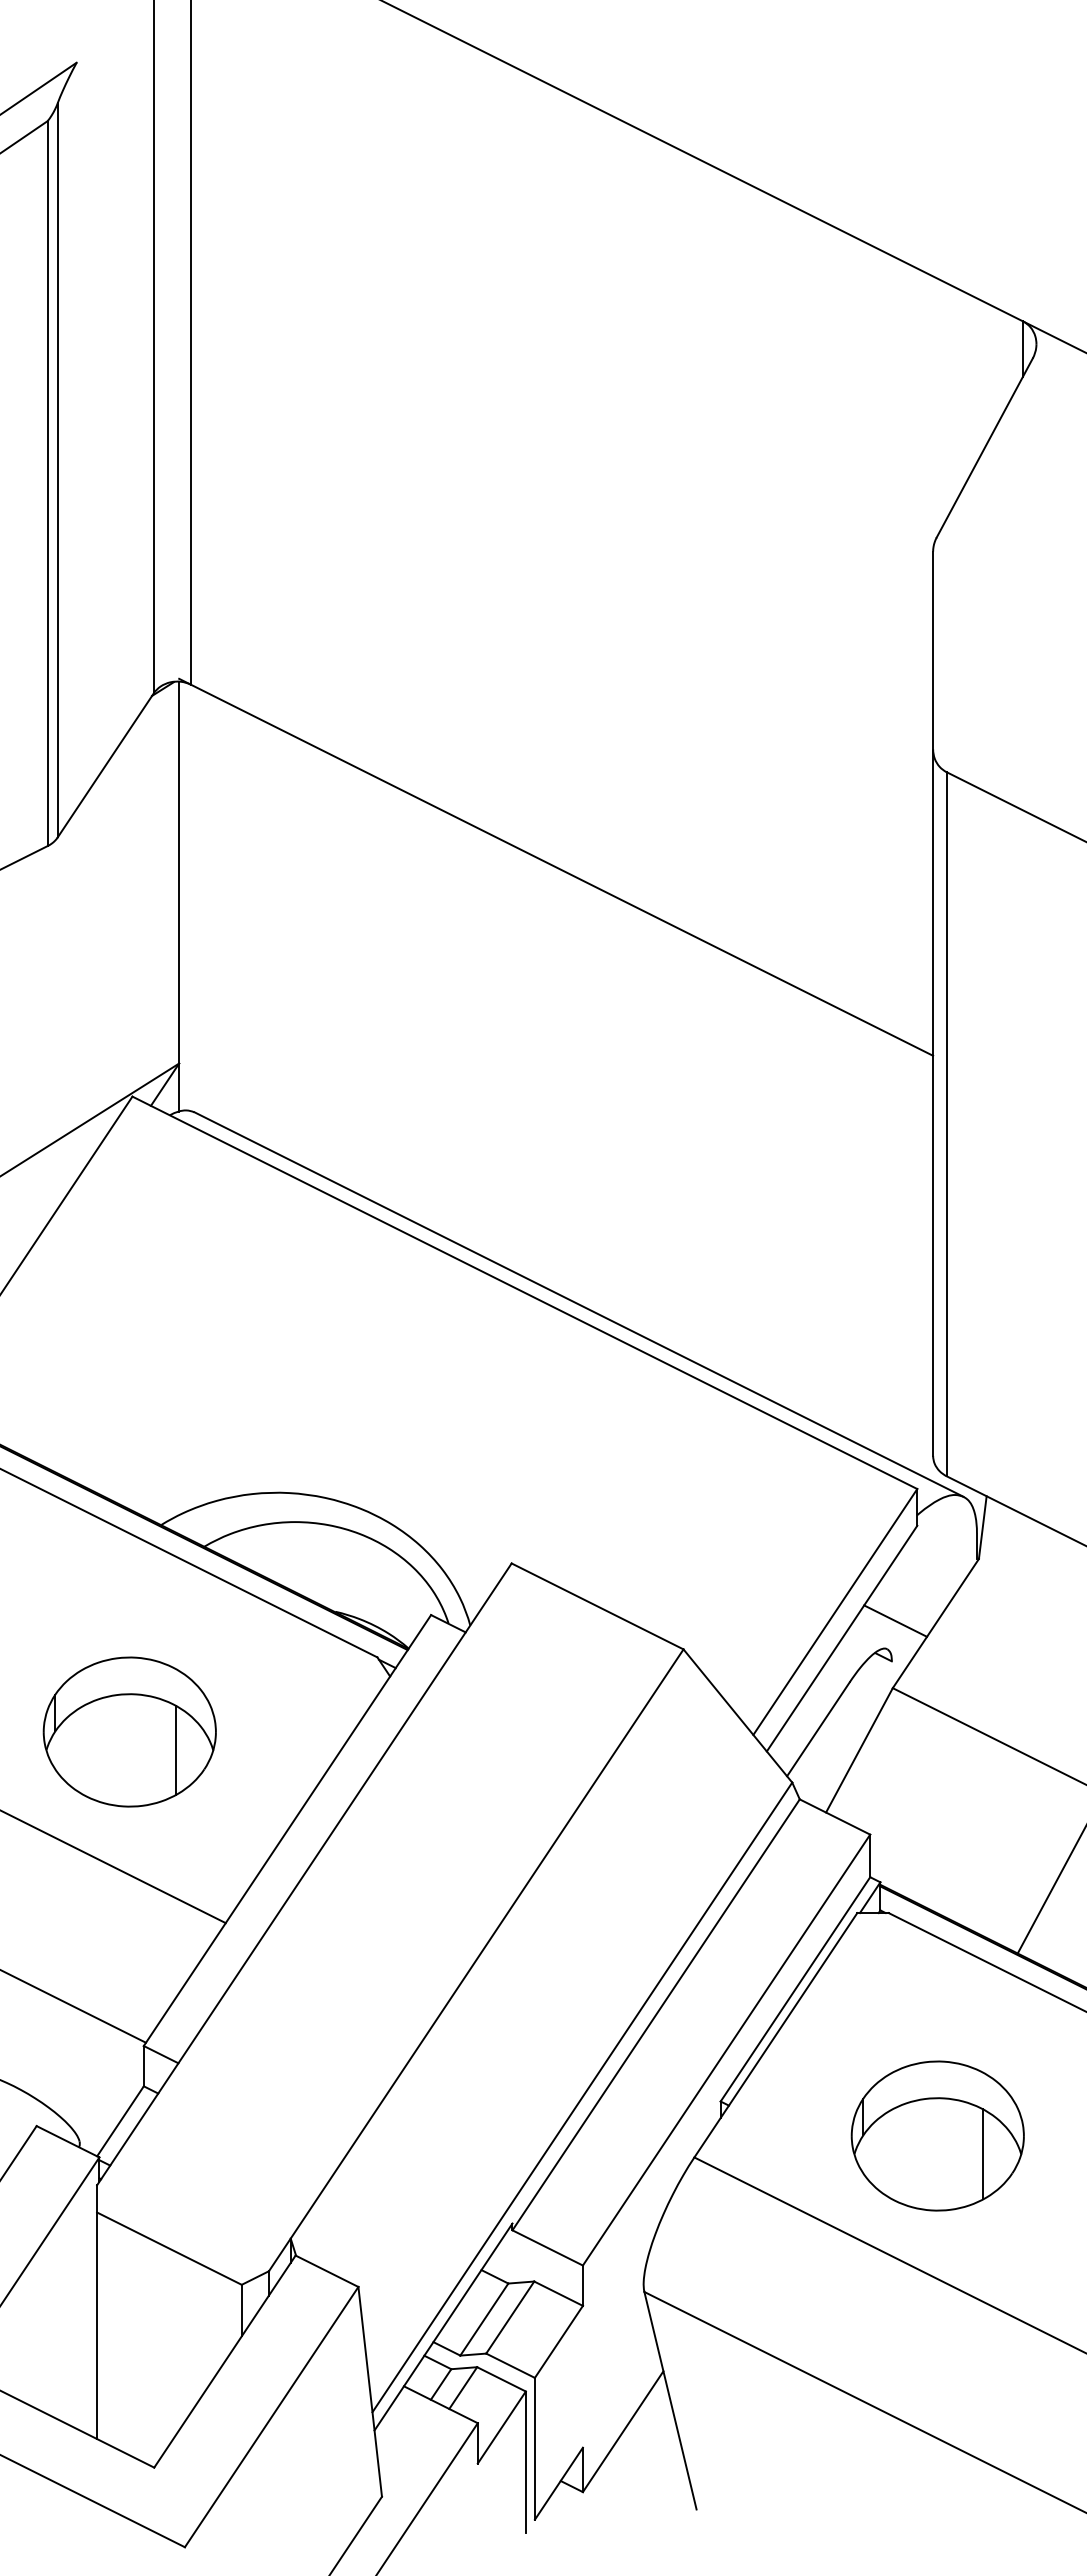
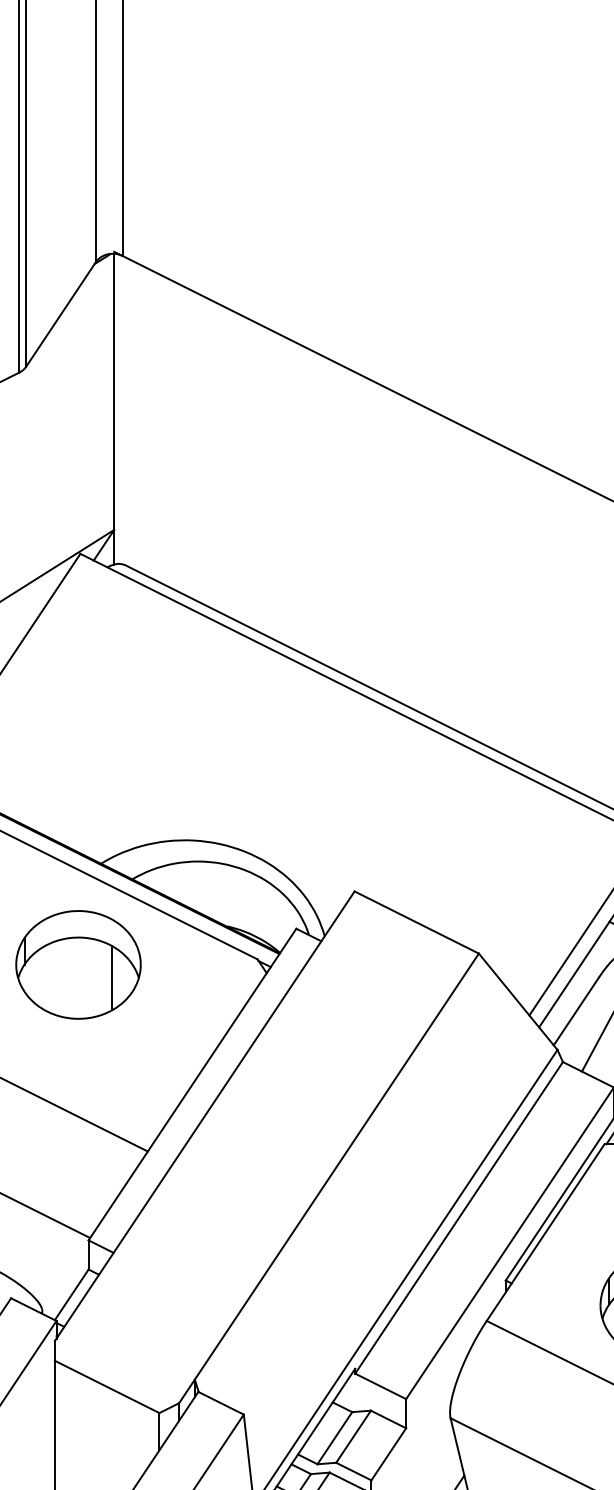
part: (129, 1731) -> (78, 964), moved

